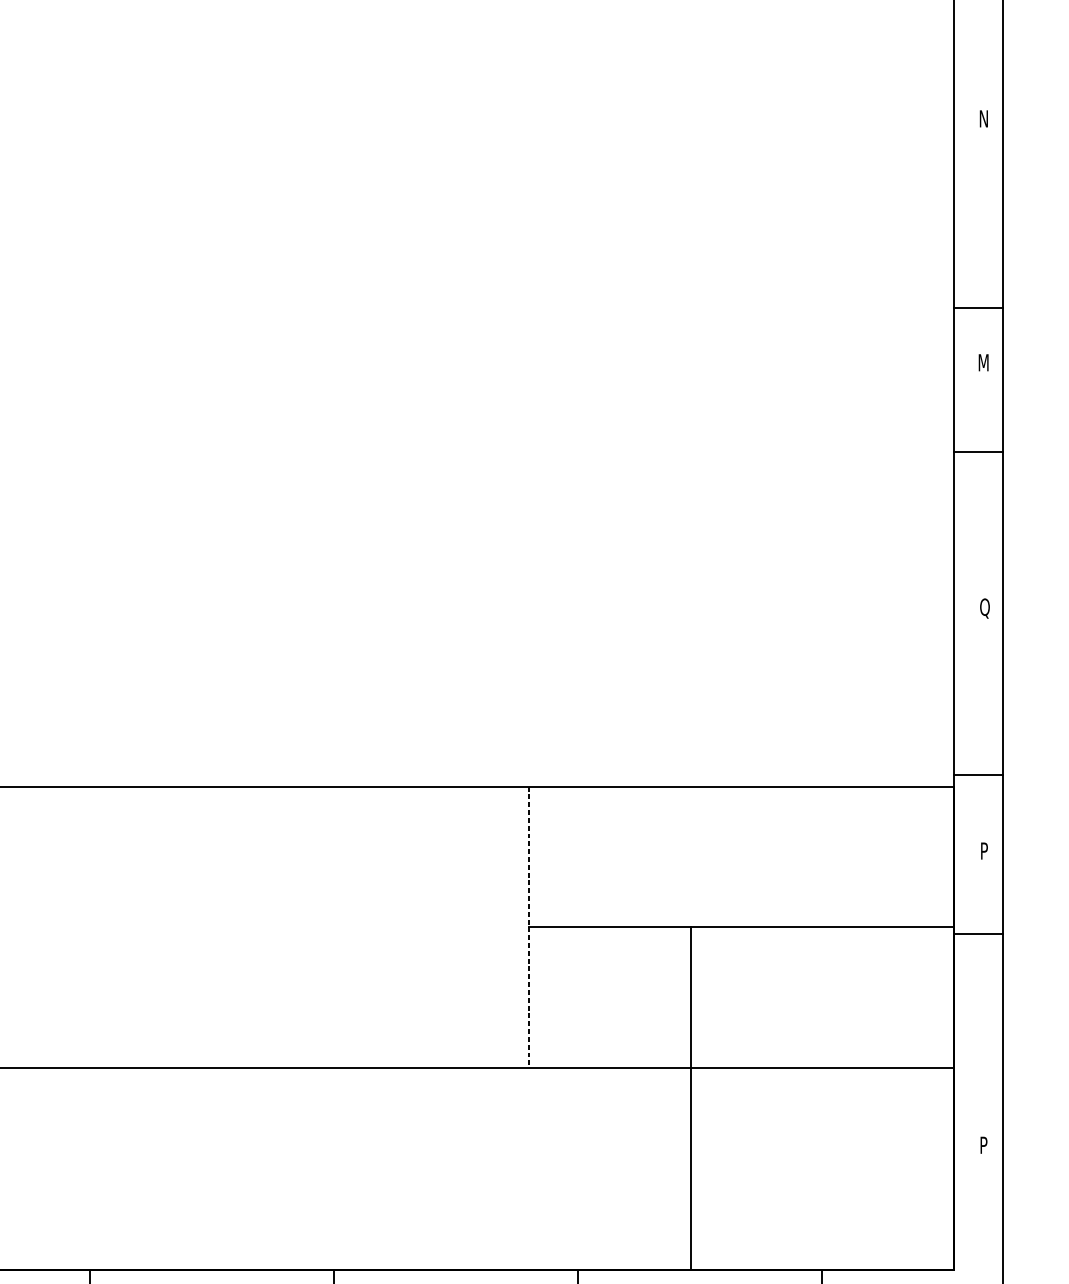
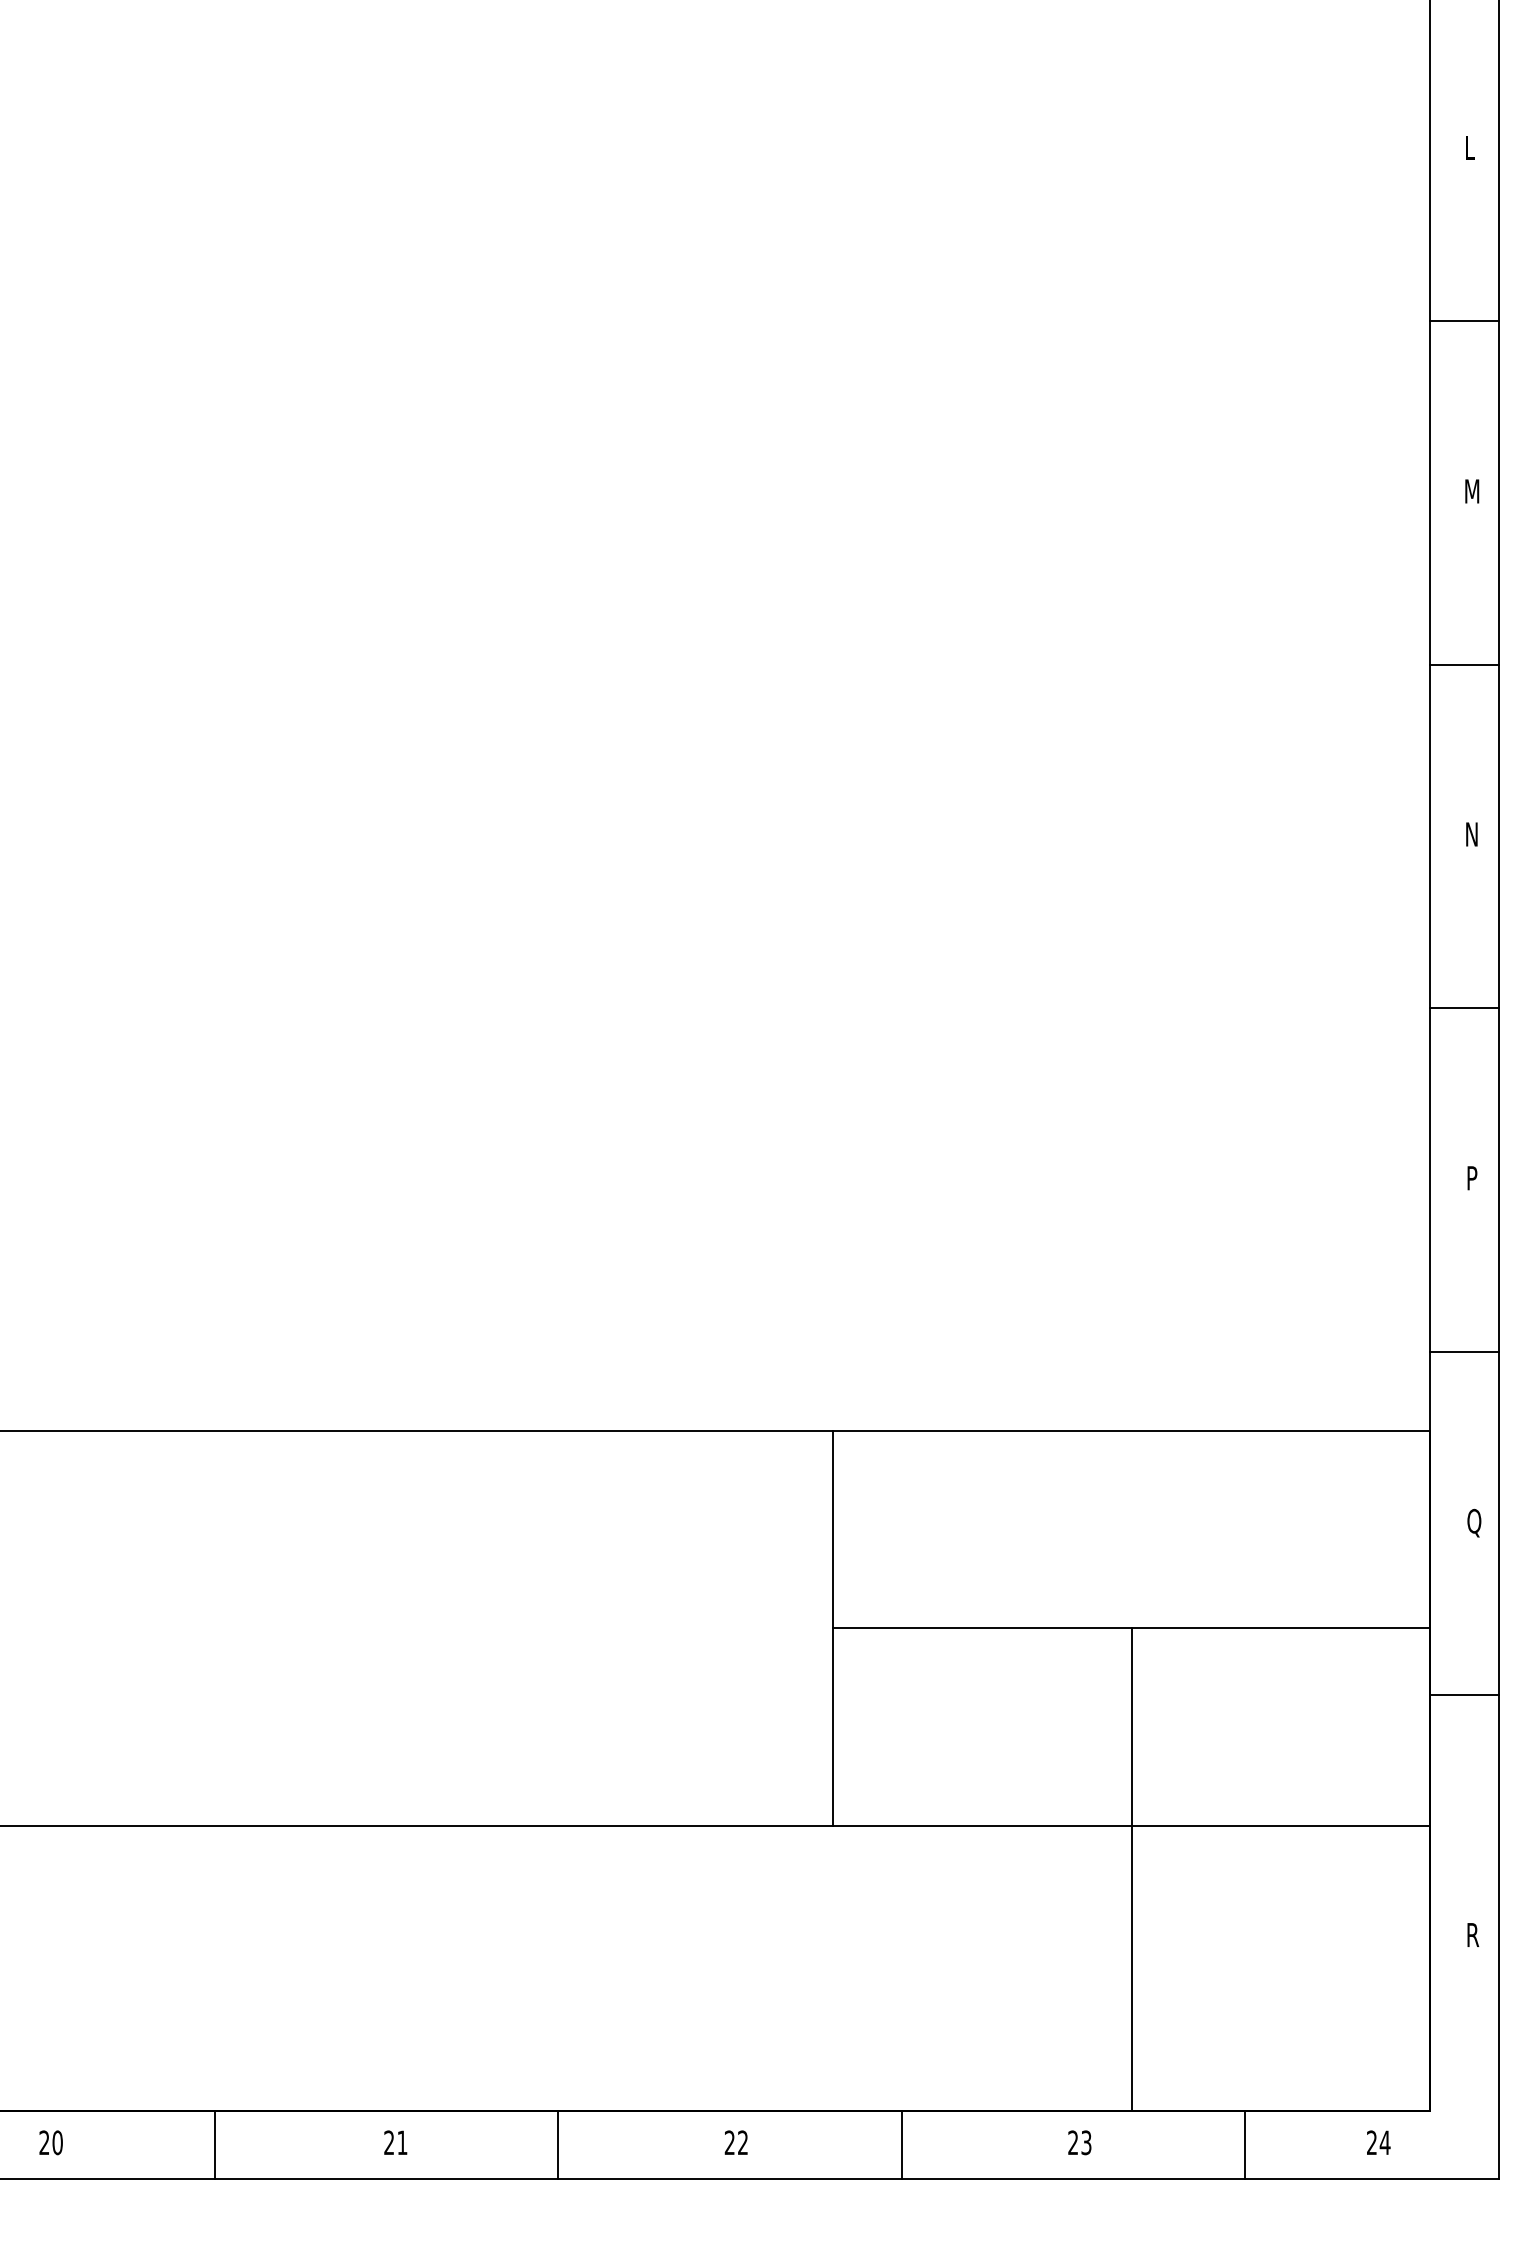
text: (984, 118) -> (1472, 491), N -> M
line: (978, 307) -> (1464, 664), moved
text: (983, 362) -> (1471, 834), M -> N
line: (978, 452) -> (1464, 1008), moved
text: (984, 608) -> (1473, 1179), Q -> P
line: (978, 775) -> (1464, 1351), moved
text: (985, 851) -> (1474, 1522), P -> Q
line: (529, 927) -> (832, 1628), dashed -> solid
line: (978, 933) -> (1464, 1694), moved
line: (690, 1098) -> (1131, 1869), moved
text: (985, 1148) -> (1474, 1939), P -> R

